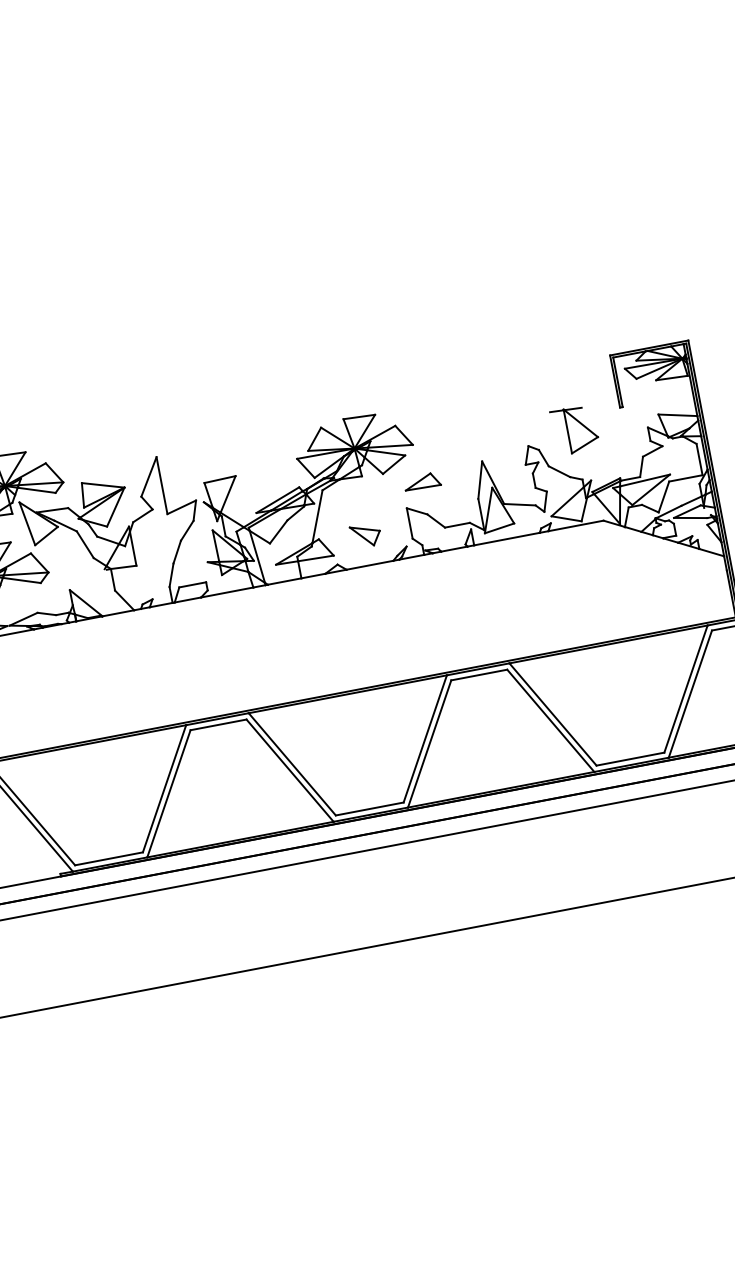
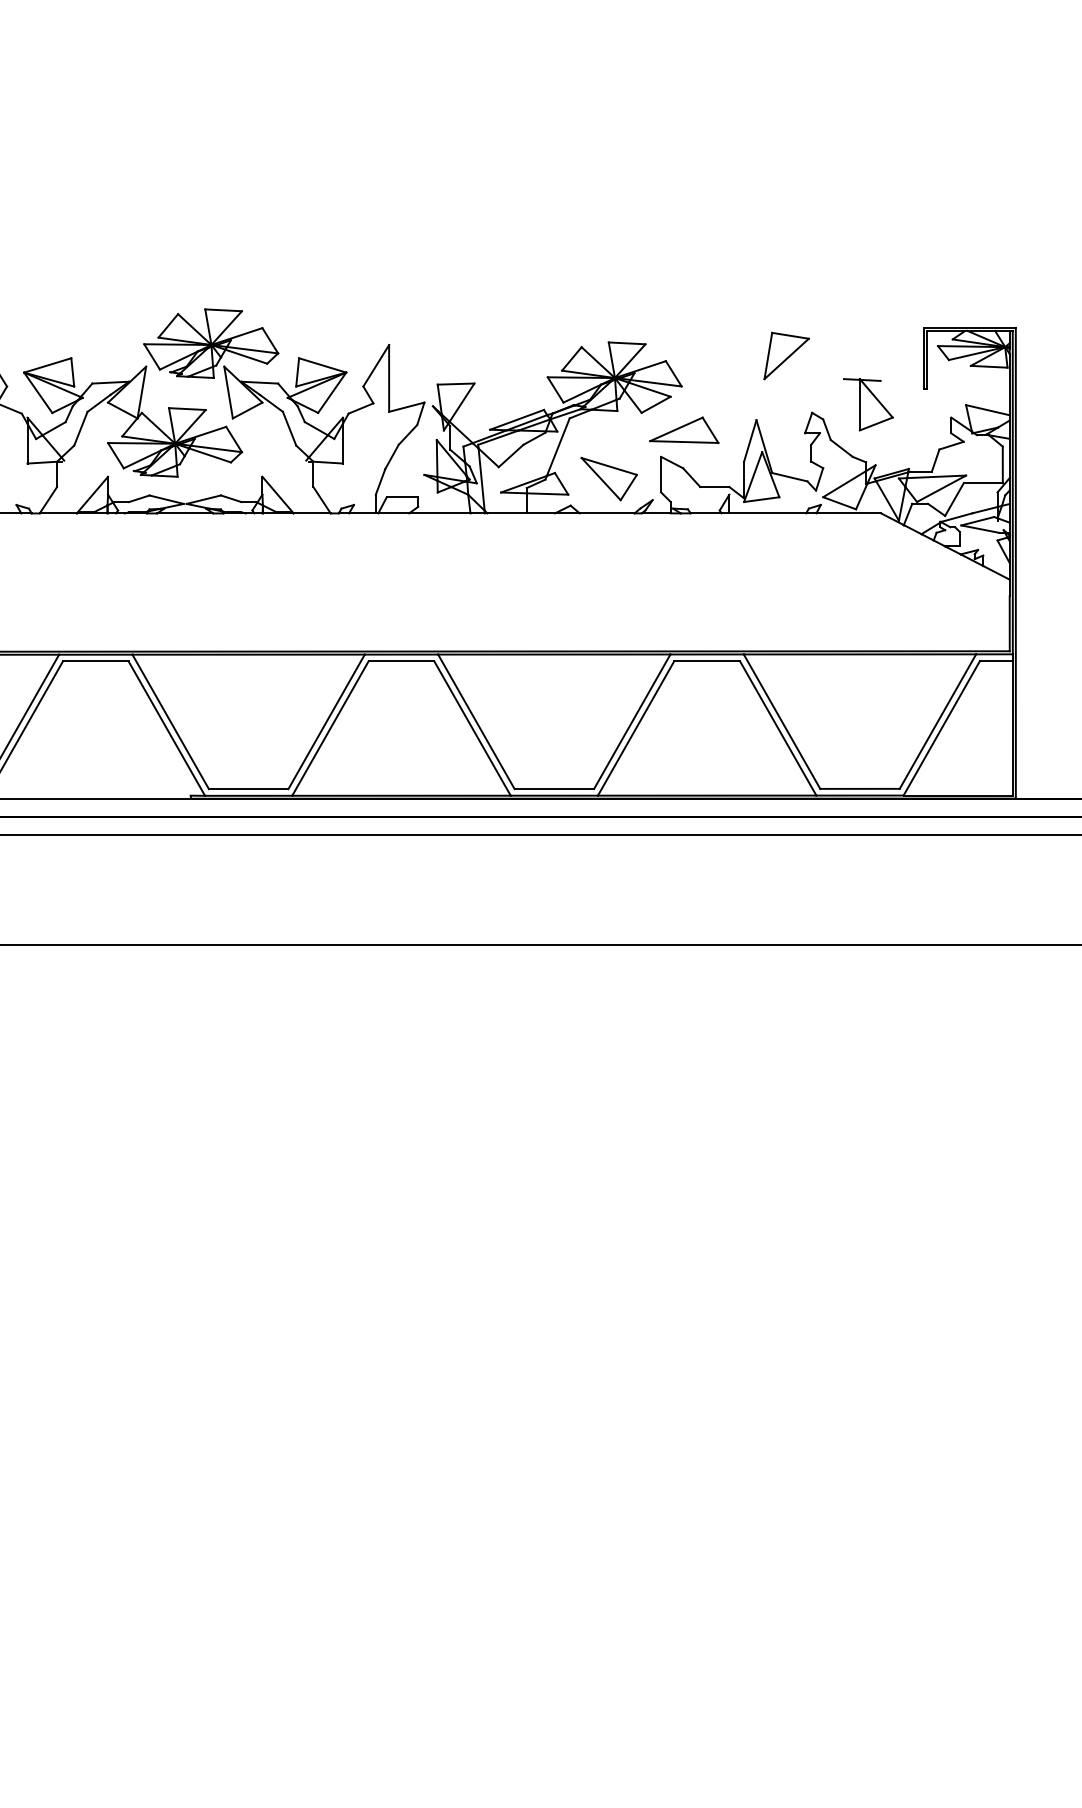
part: (497, 401) -> (786, 355), added
part: (422, 481) -> (684, 429), size x1.67
part: (365, 535) -> (608, 478), size x1.67

